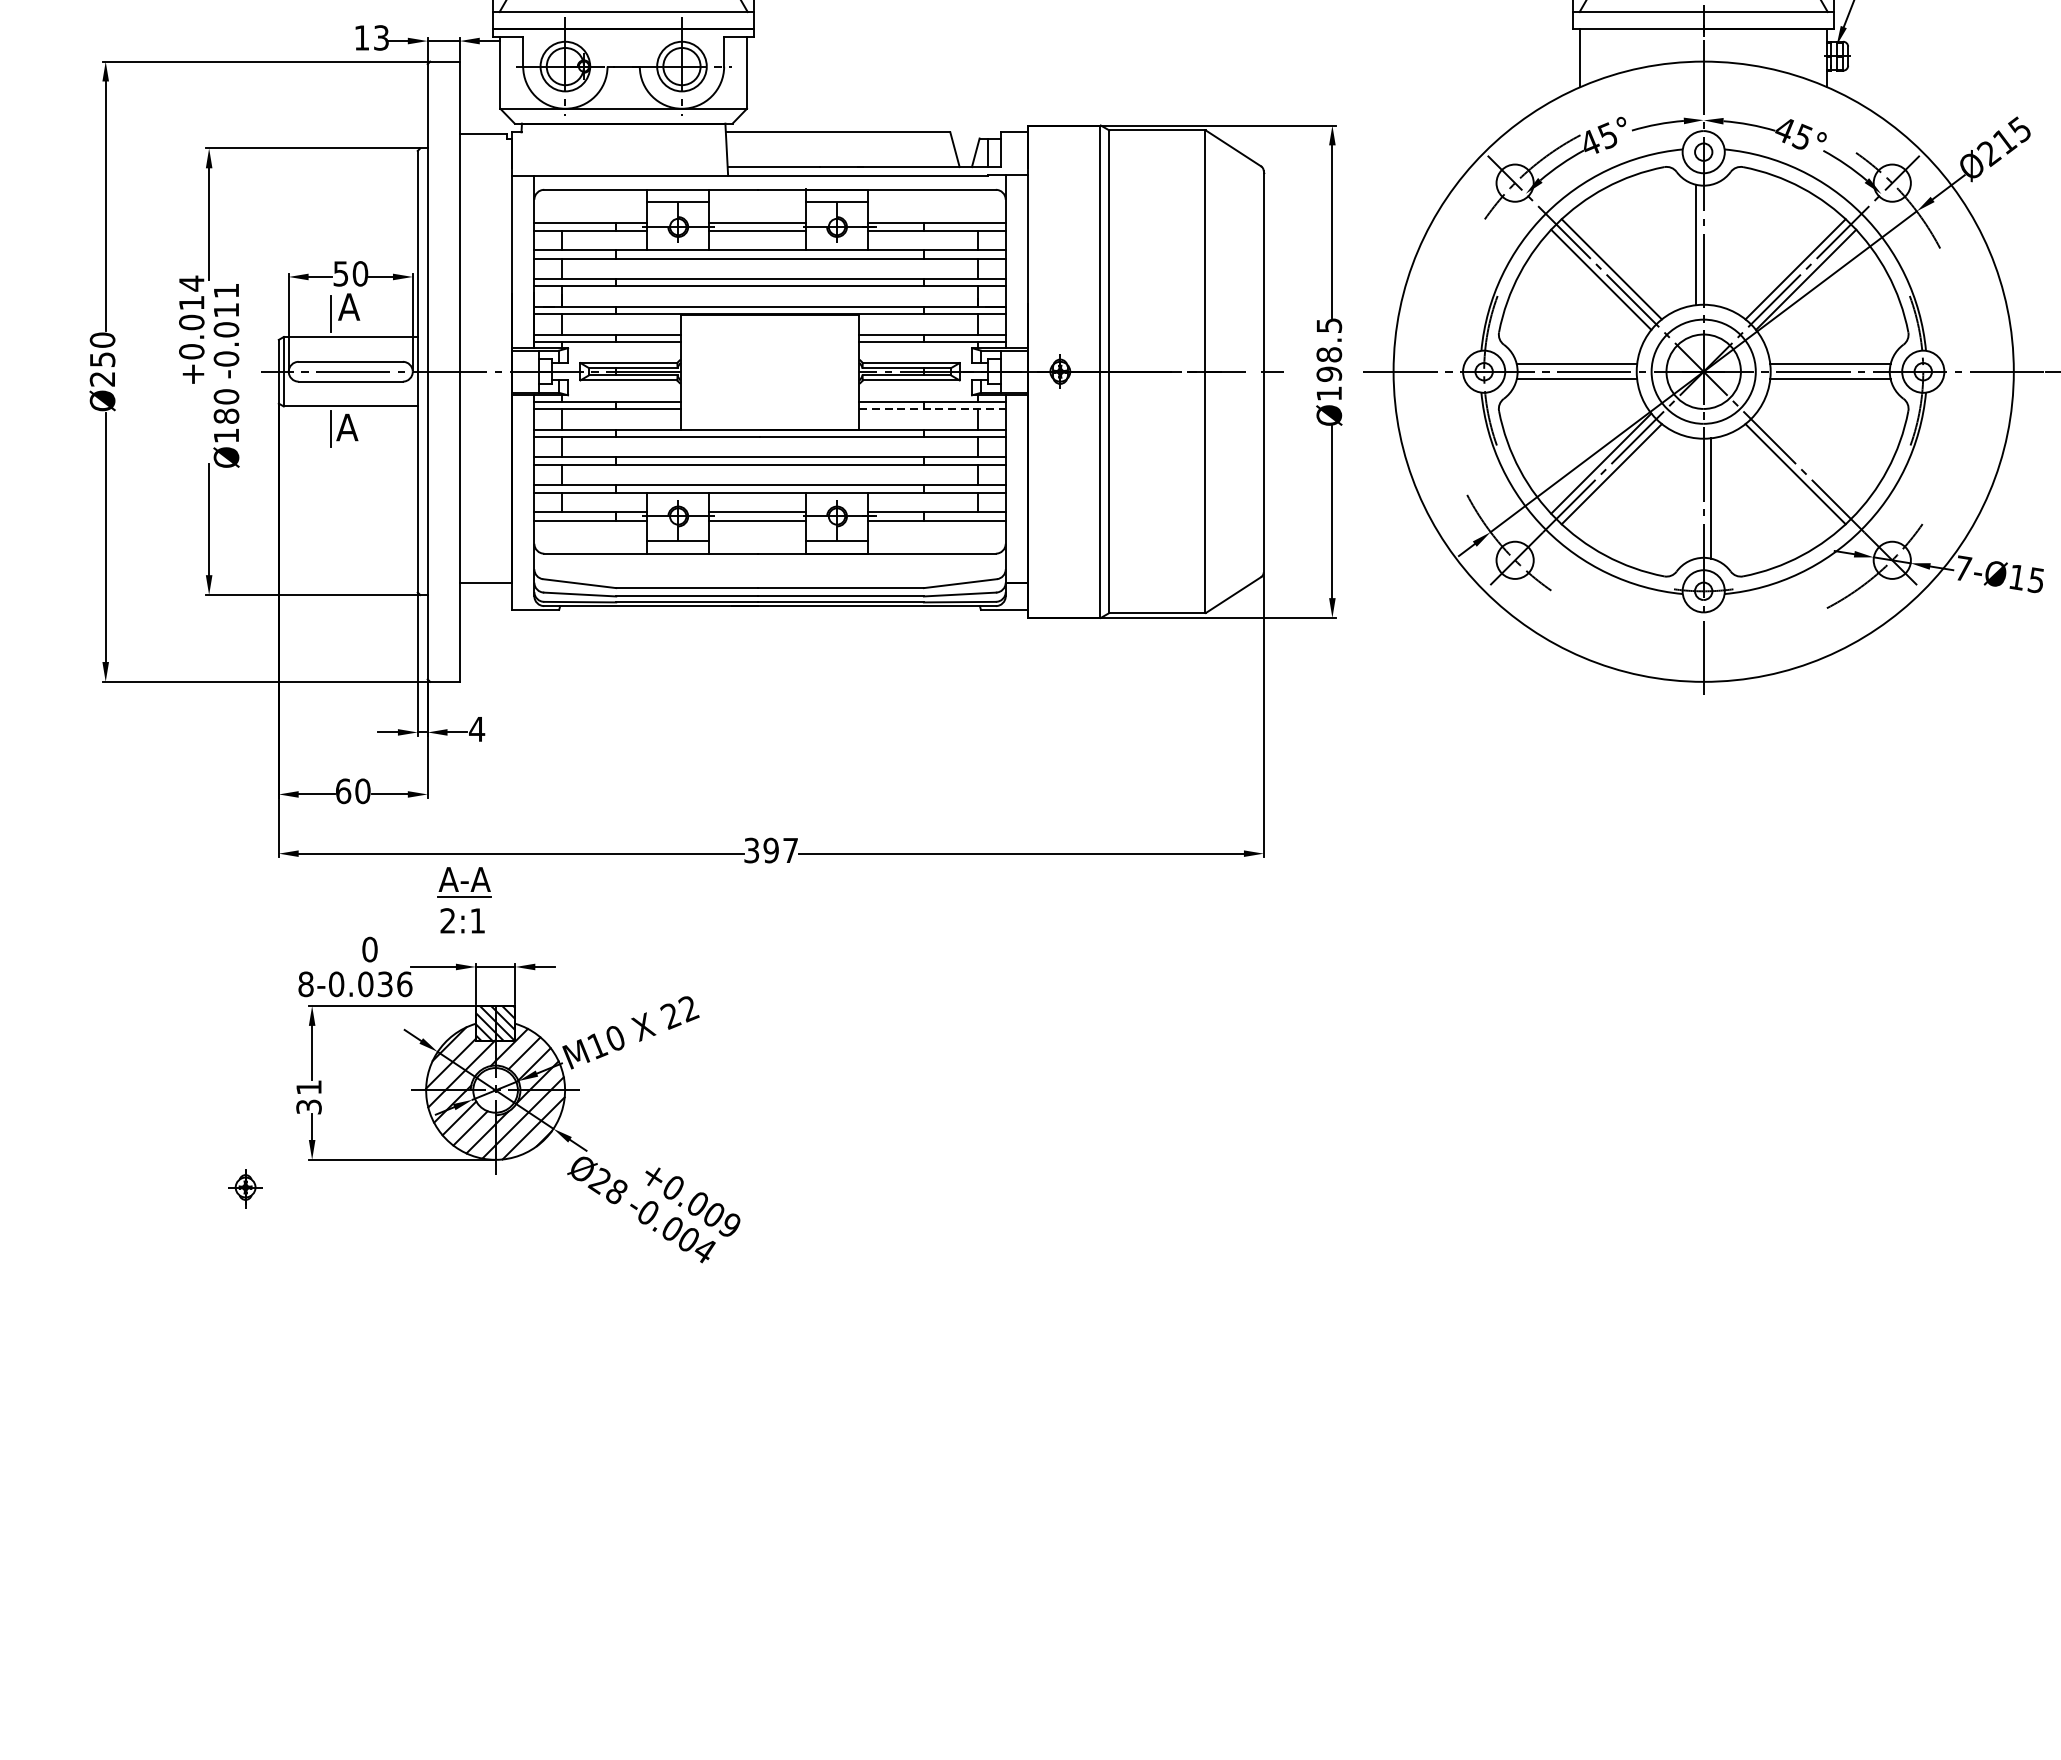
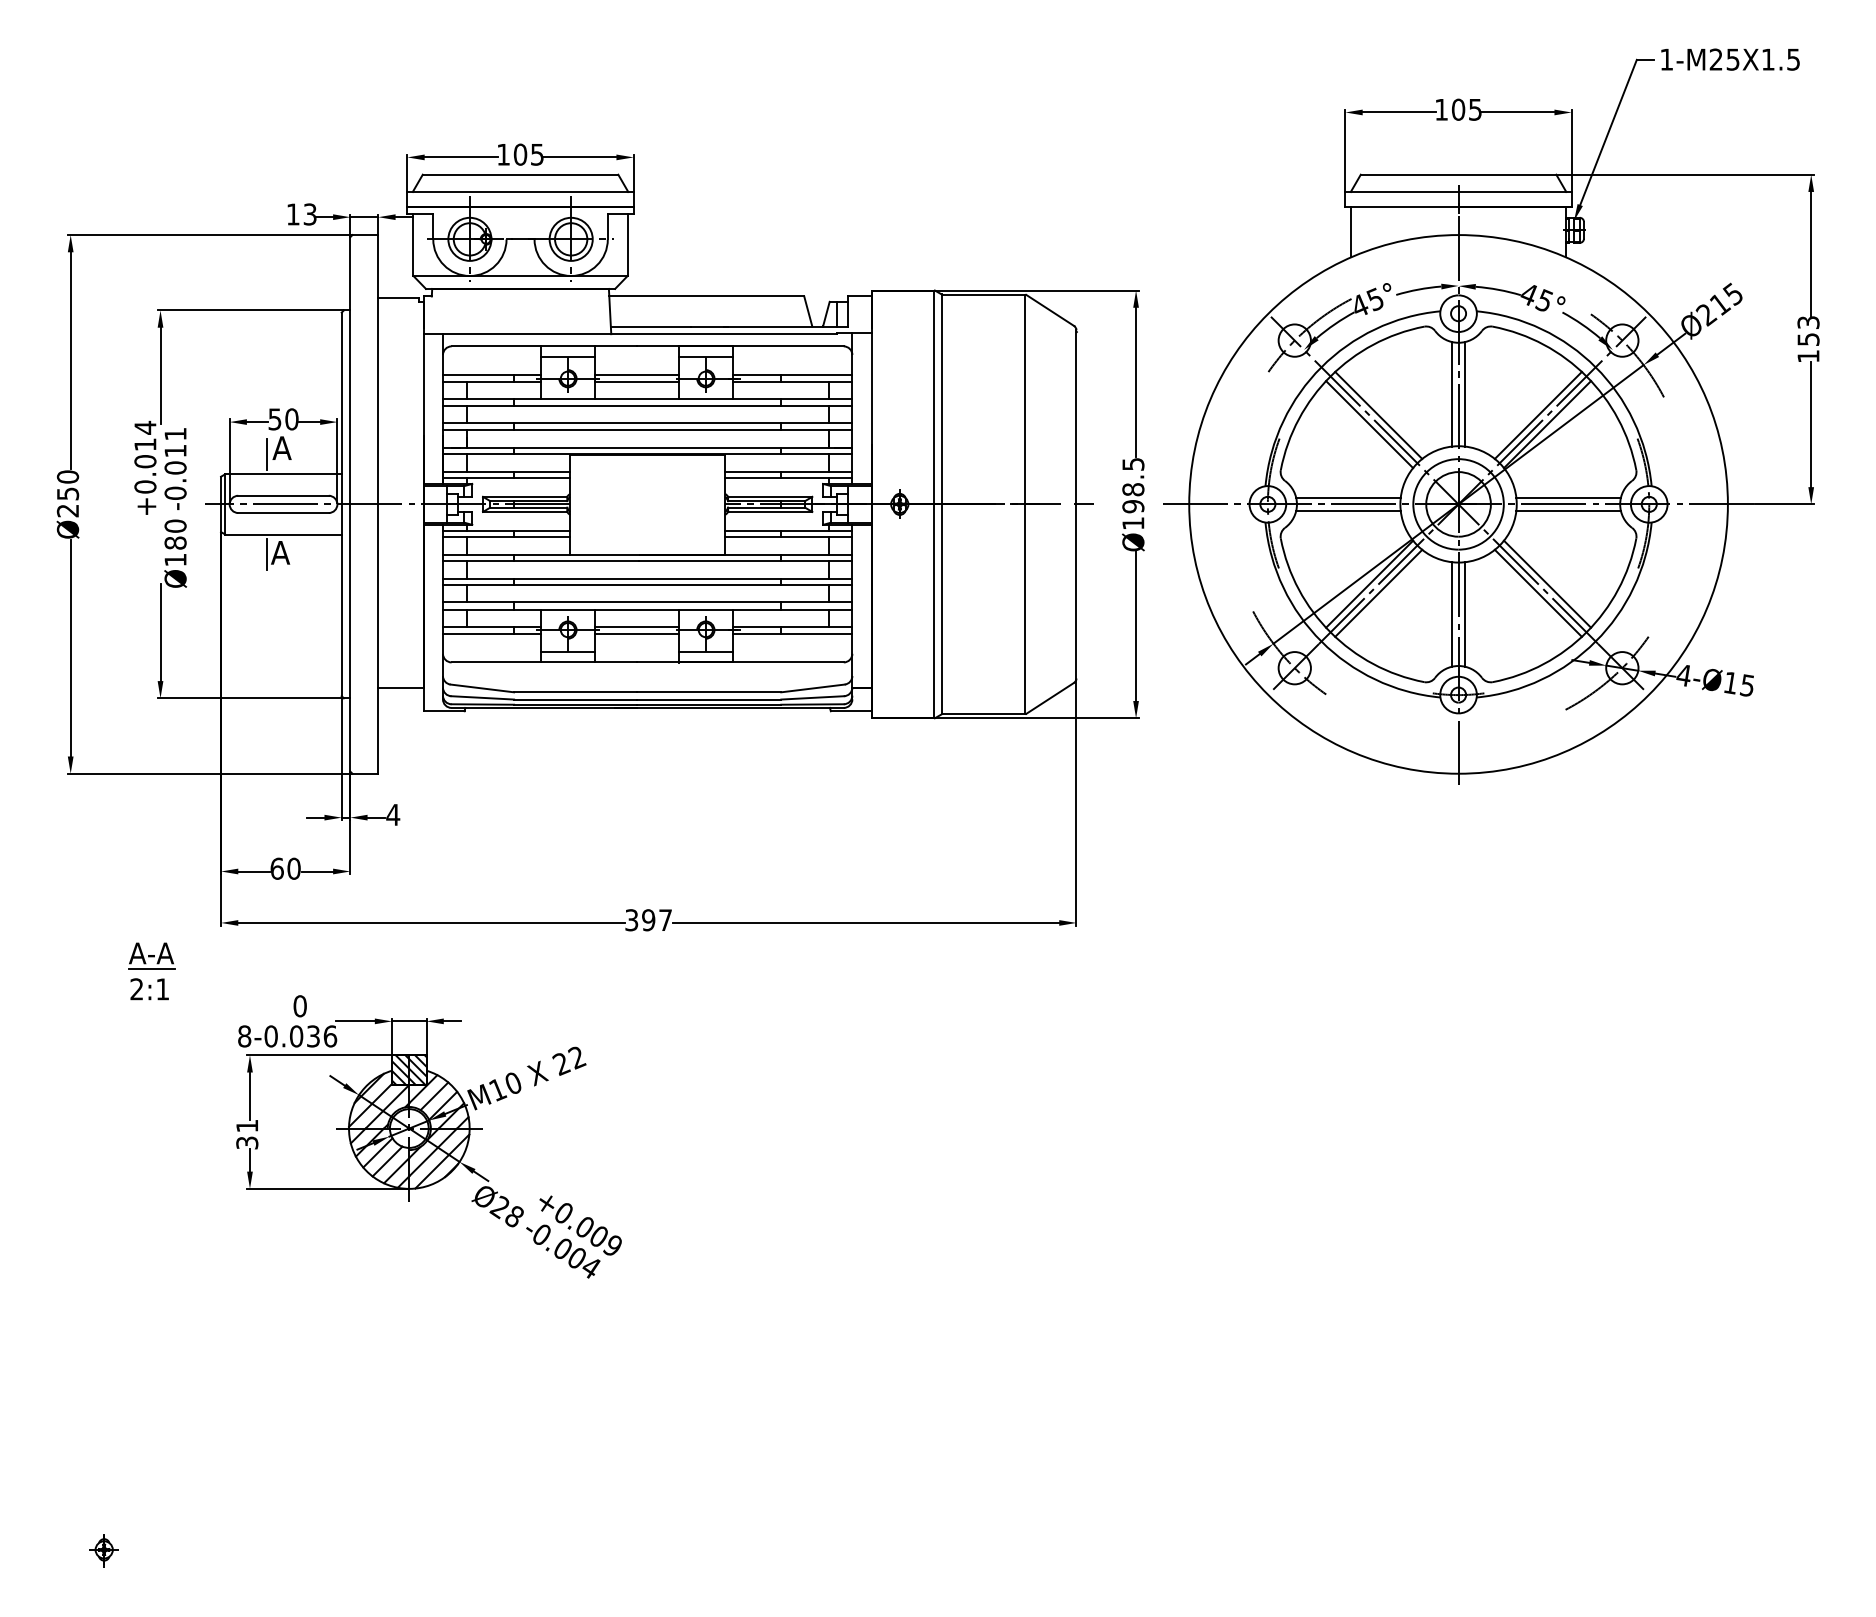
line: (1711, 245) -> (1465, 394), added
line: (932, 408) -> (788, 536), dashed -> solid
line: (1806, 462) -> (1547, 583), added
line: (1696, 498) -> (1452, 614), added
text: (1962, 568) -> (1683, 675), 7-Ø15 -> 4-Ø15
part: (464, 900) -> (151, 971), moved
part: (244, 1188) -> (103, 1550), moved

